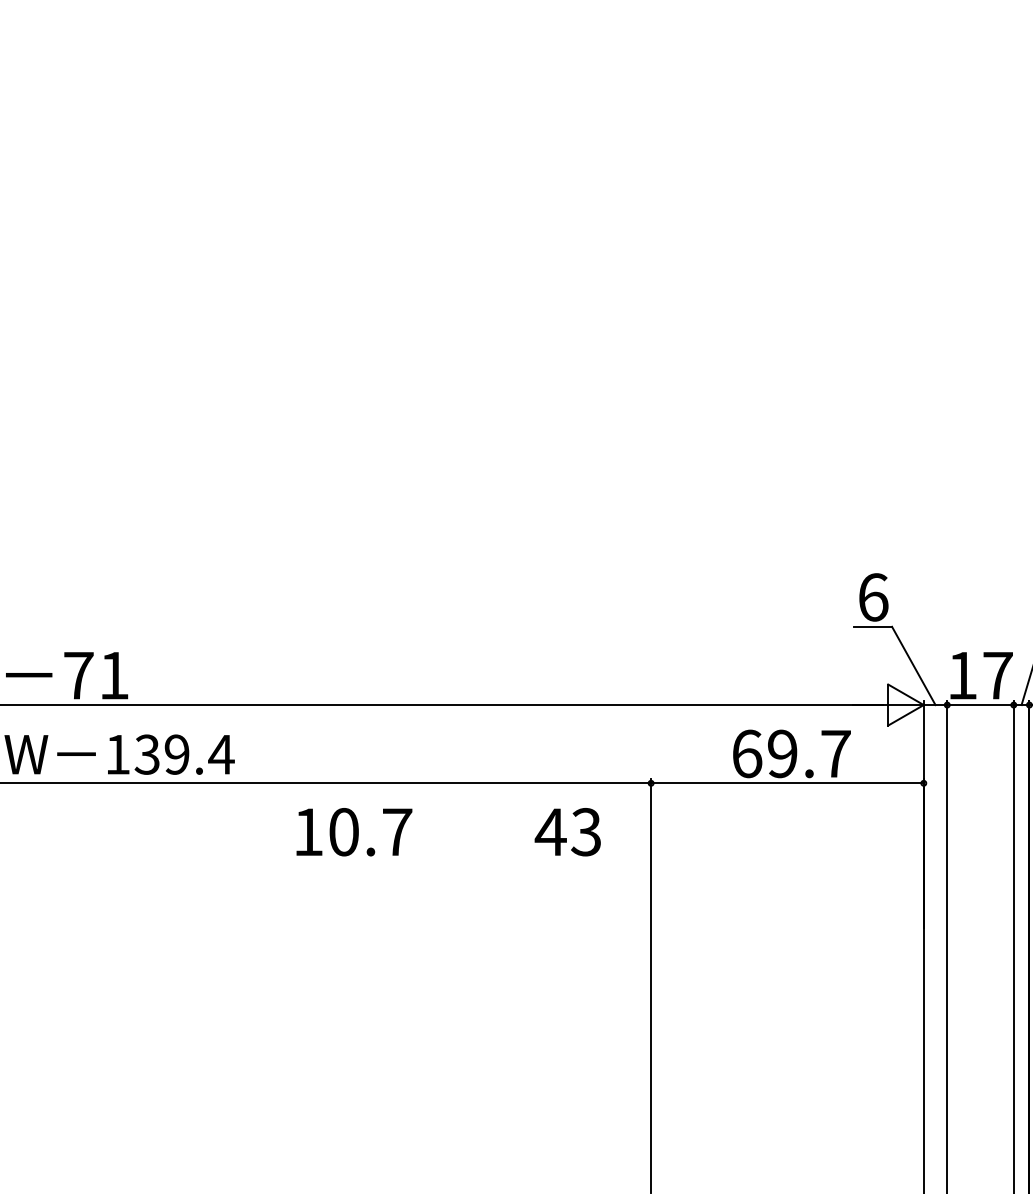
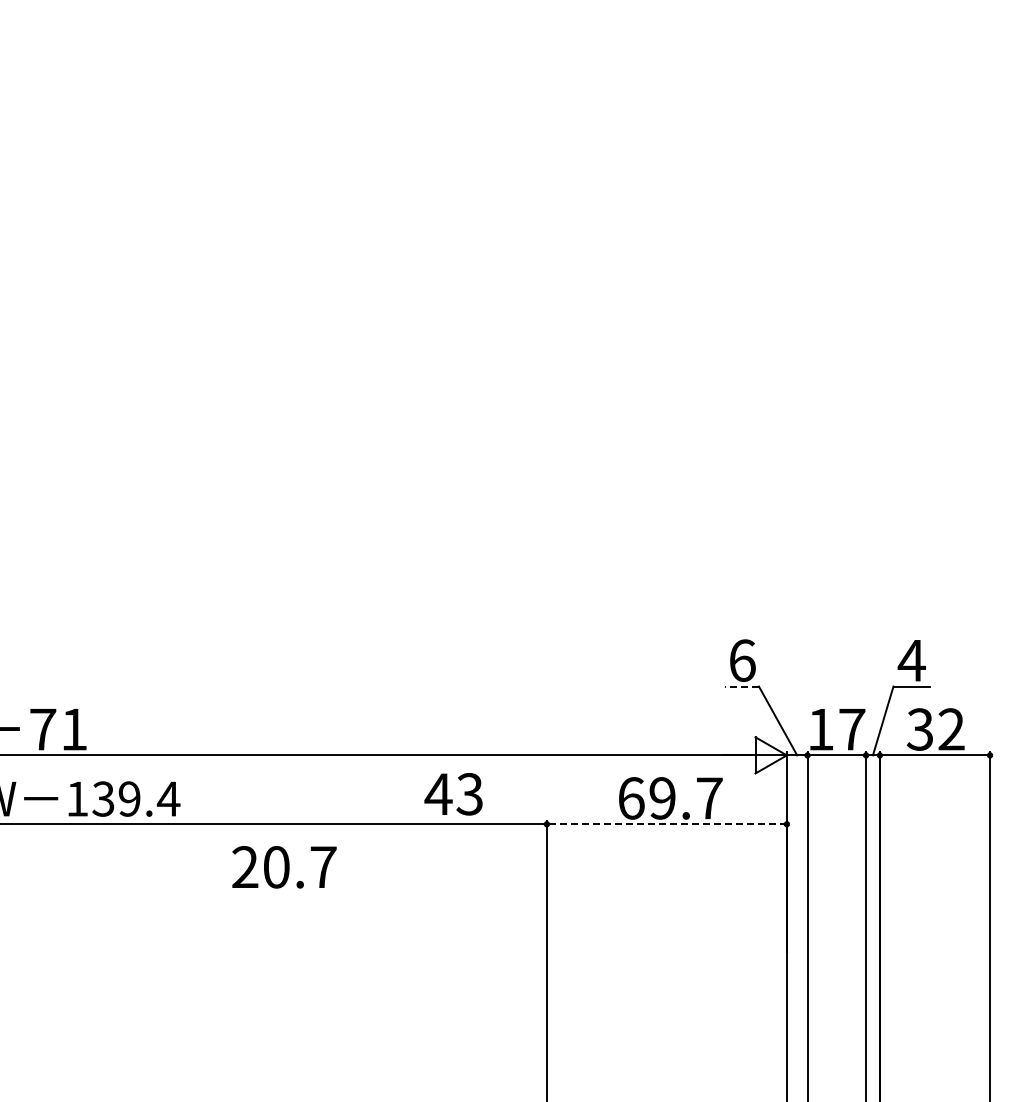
line: (873, 626) -> (742, 686), solid -> dashed
line: (787, 783) -> (666, 824), solid -> dashed
text: (308, 831) -> (245, 866), 10.7 -> 20.7
text: (567, 832) -> (453, 794), moved

